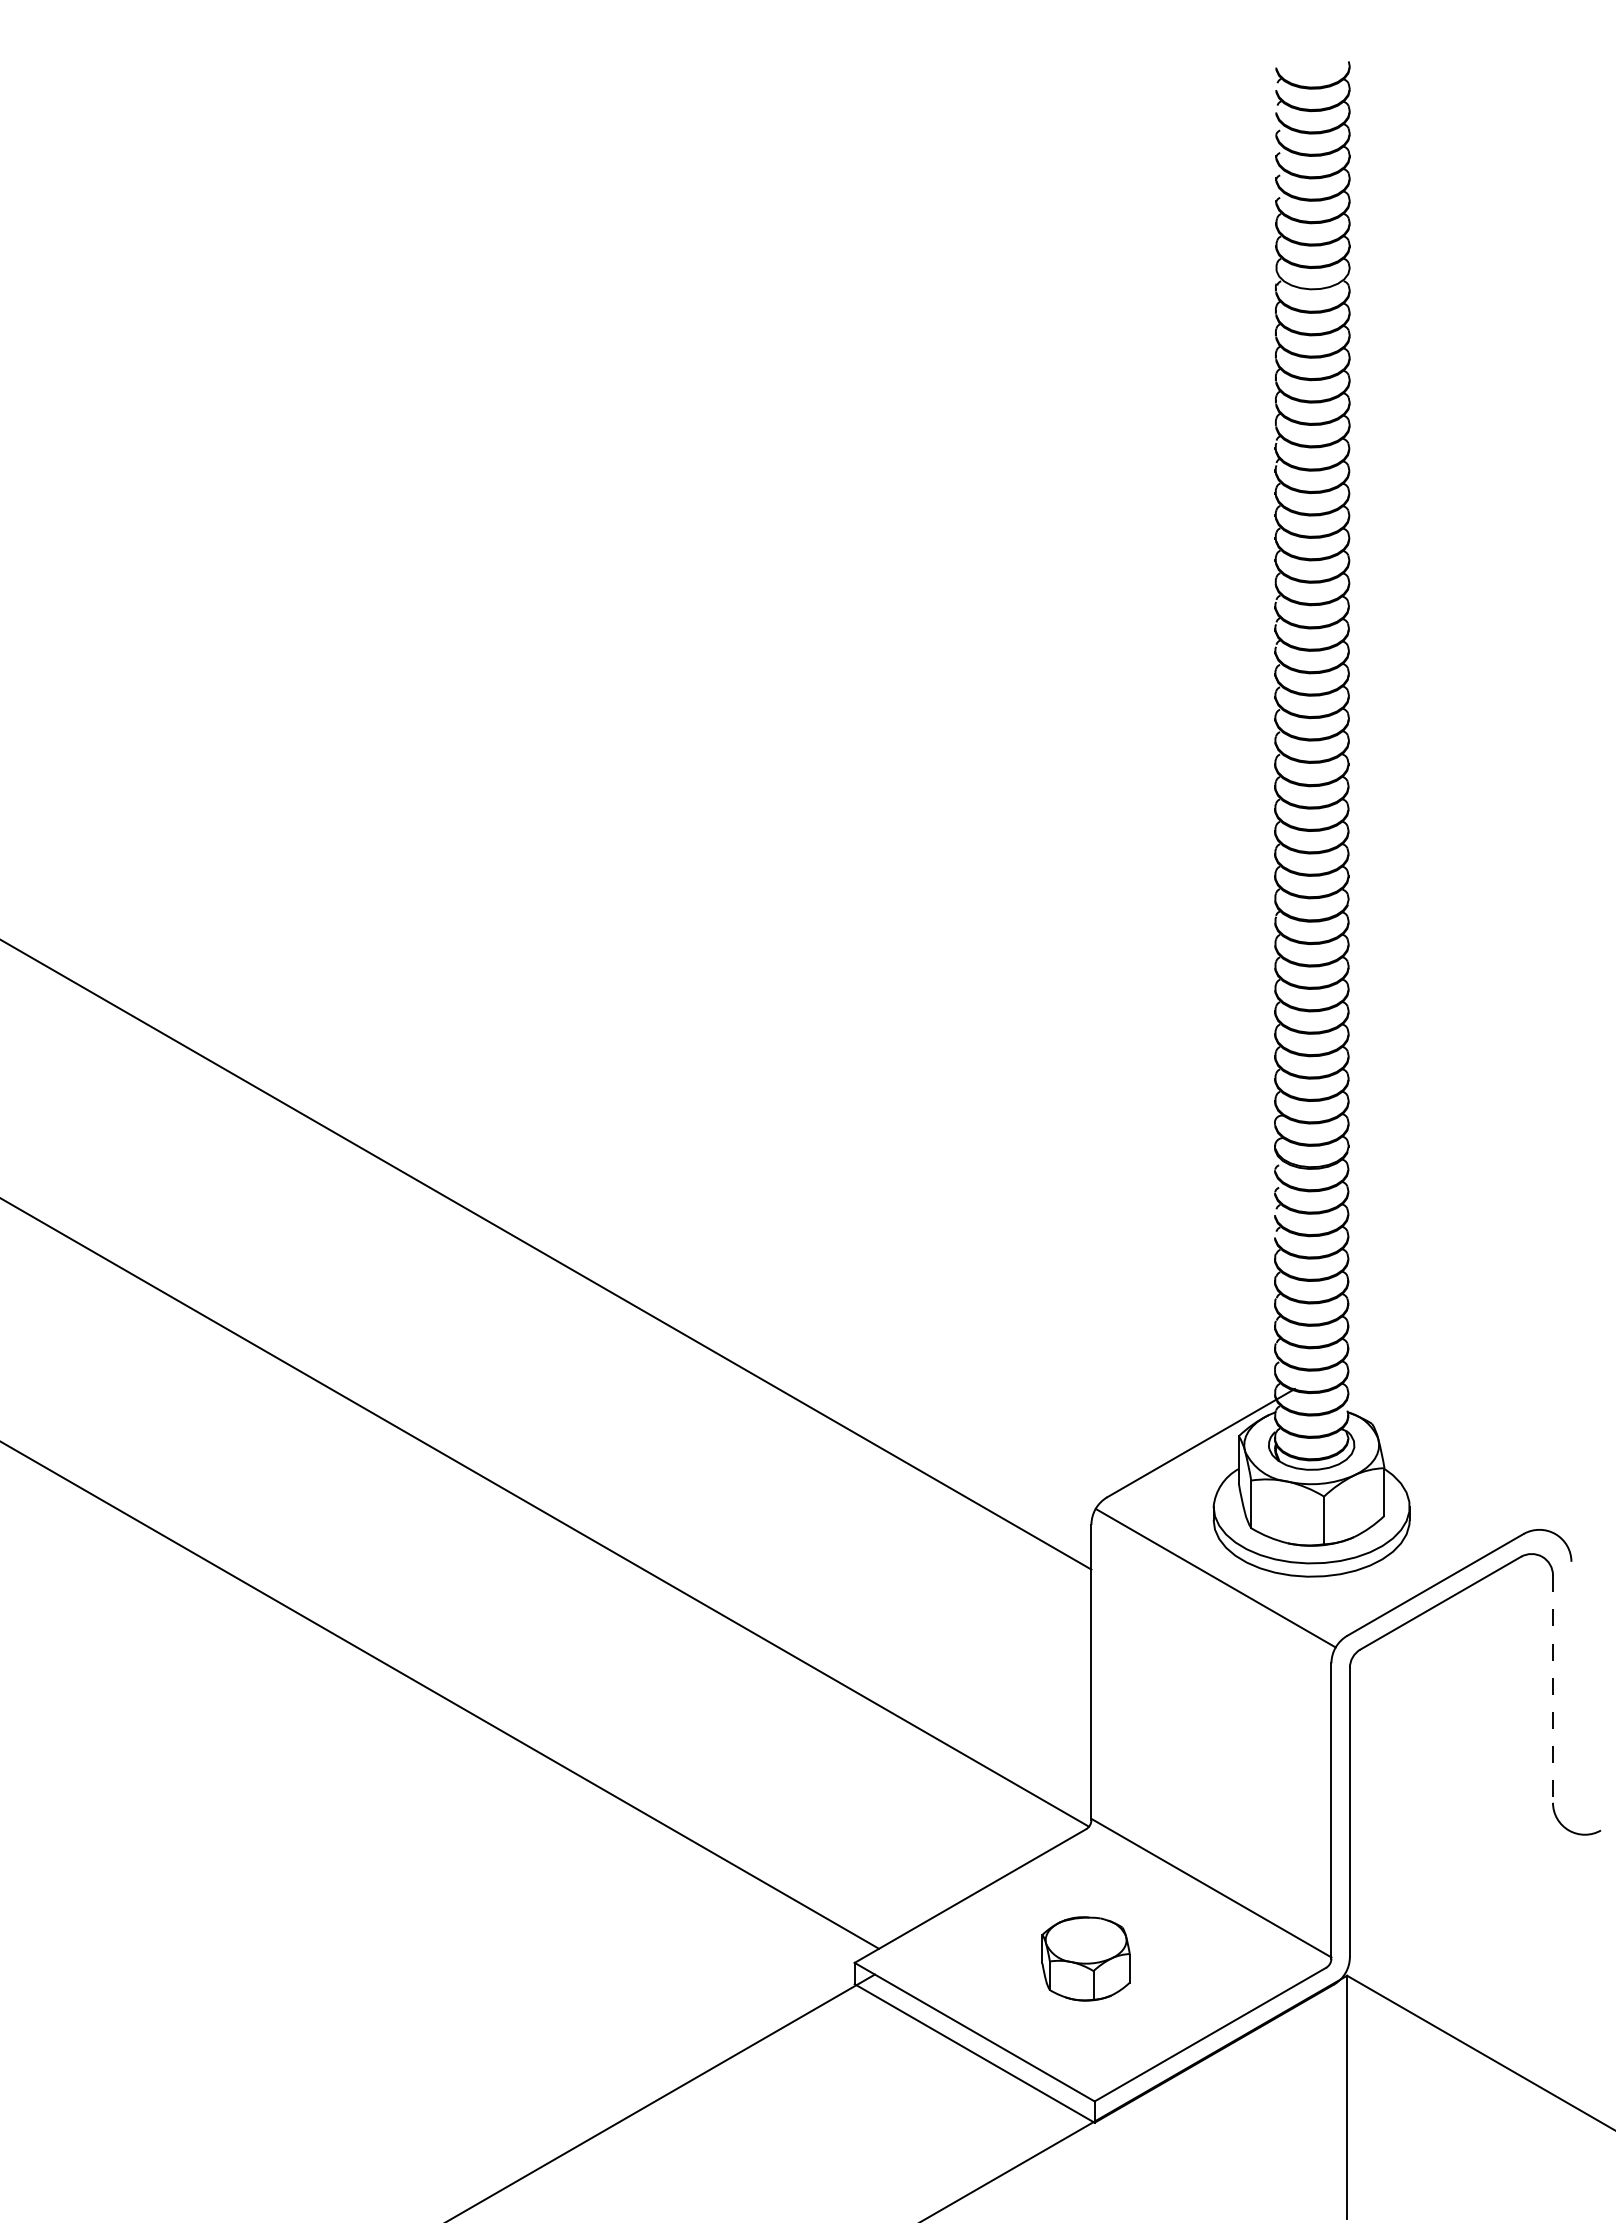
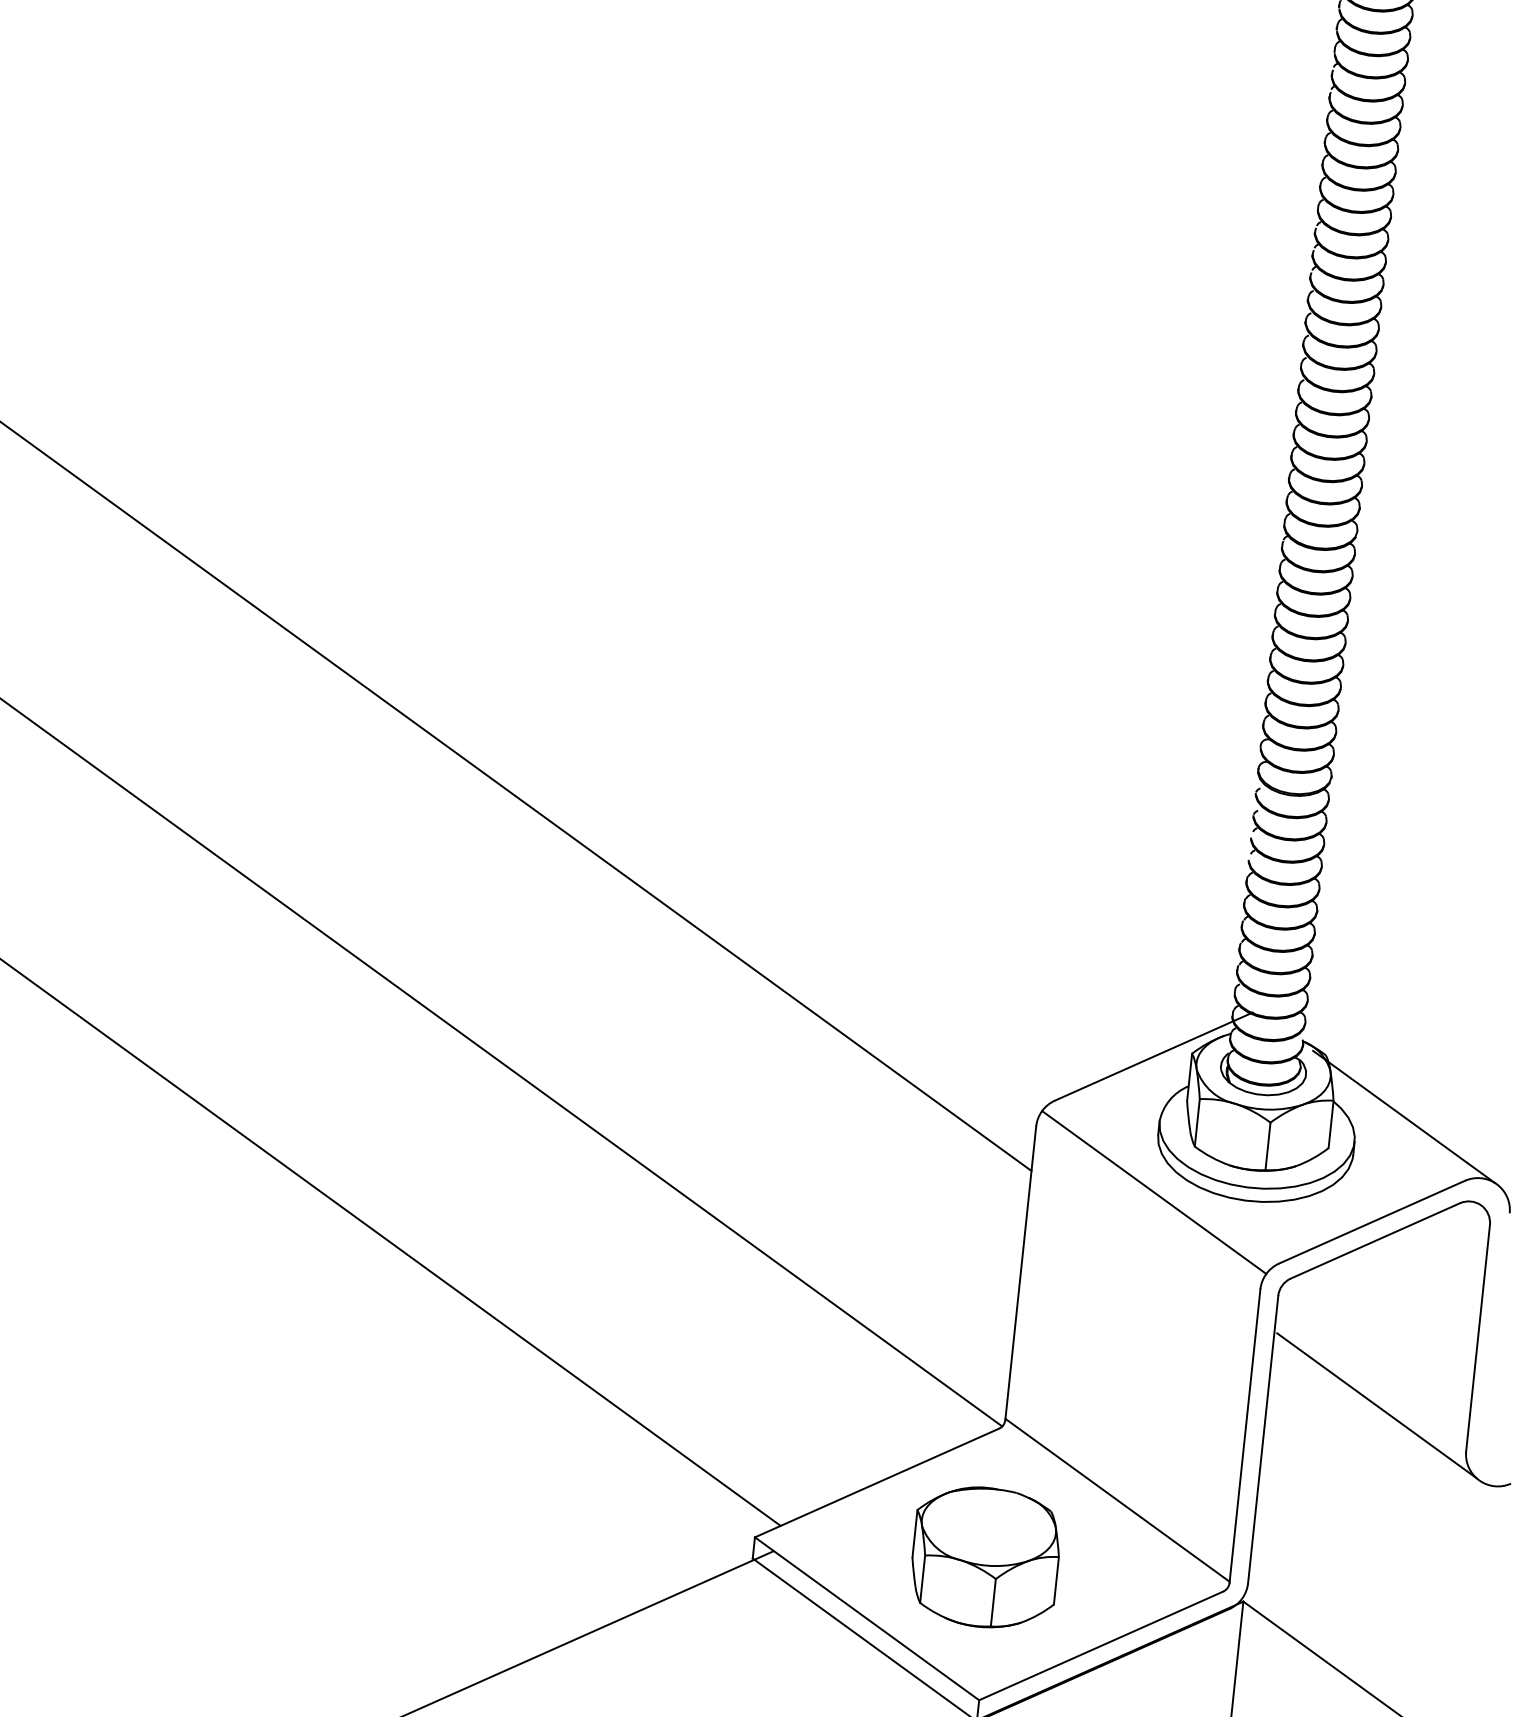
line: (1455, 1476) -> (1403, 1116), added
line: (1552, 1689) -> (1477, 1338), dashed -> solid
line: (1458, 1766) -> (1376, 1405), added
part: (1085, 1958) -> (984, 1557), size x1.67

